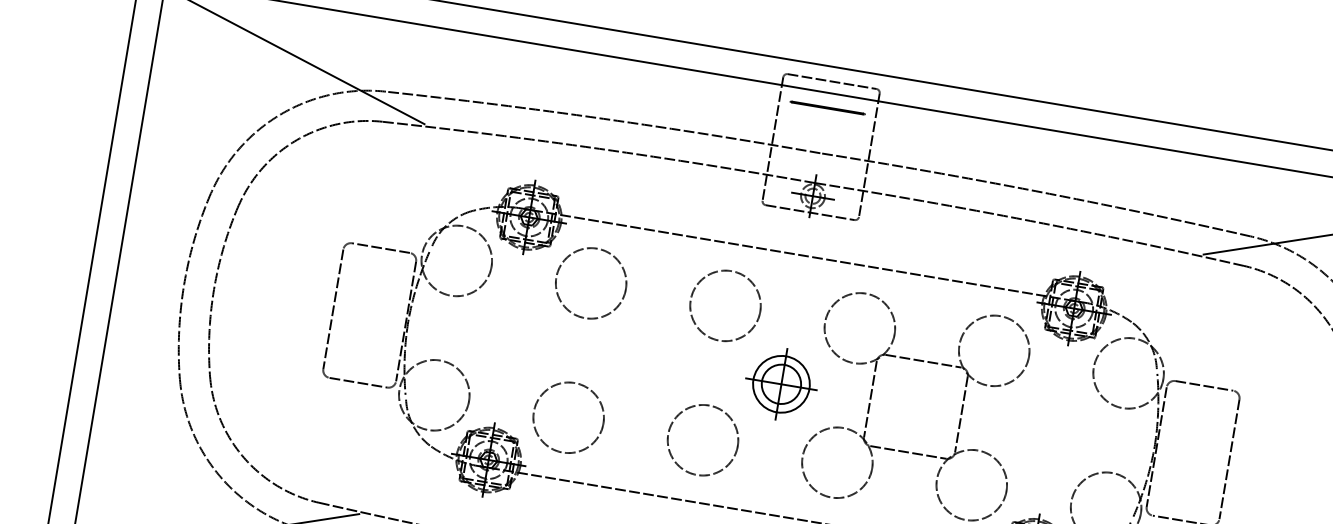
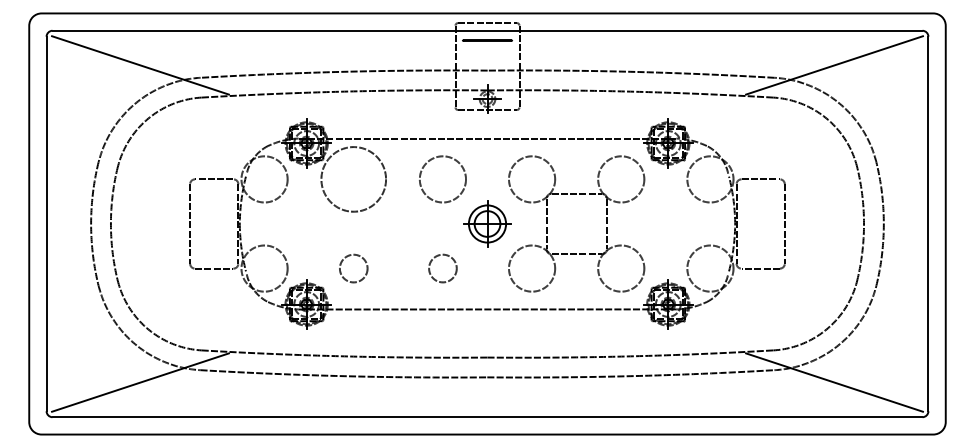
circle: (590, 283) -> (353, 179), size x1.4
circle: (568, 417) -> (353, 268), size x0.6
circle: (702, 440) -> (442, 268), size x0.6

